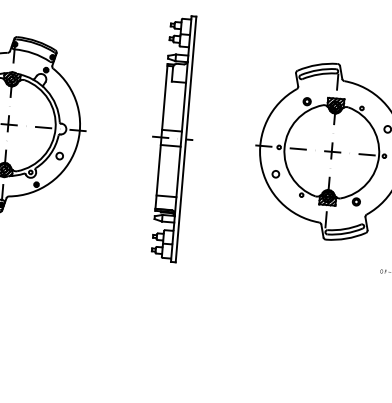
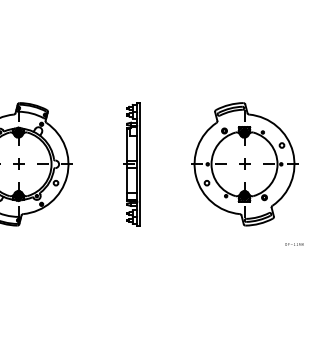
part: (169, 138) -> (131, 164), size x0.71

